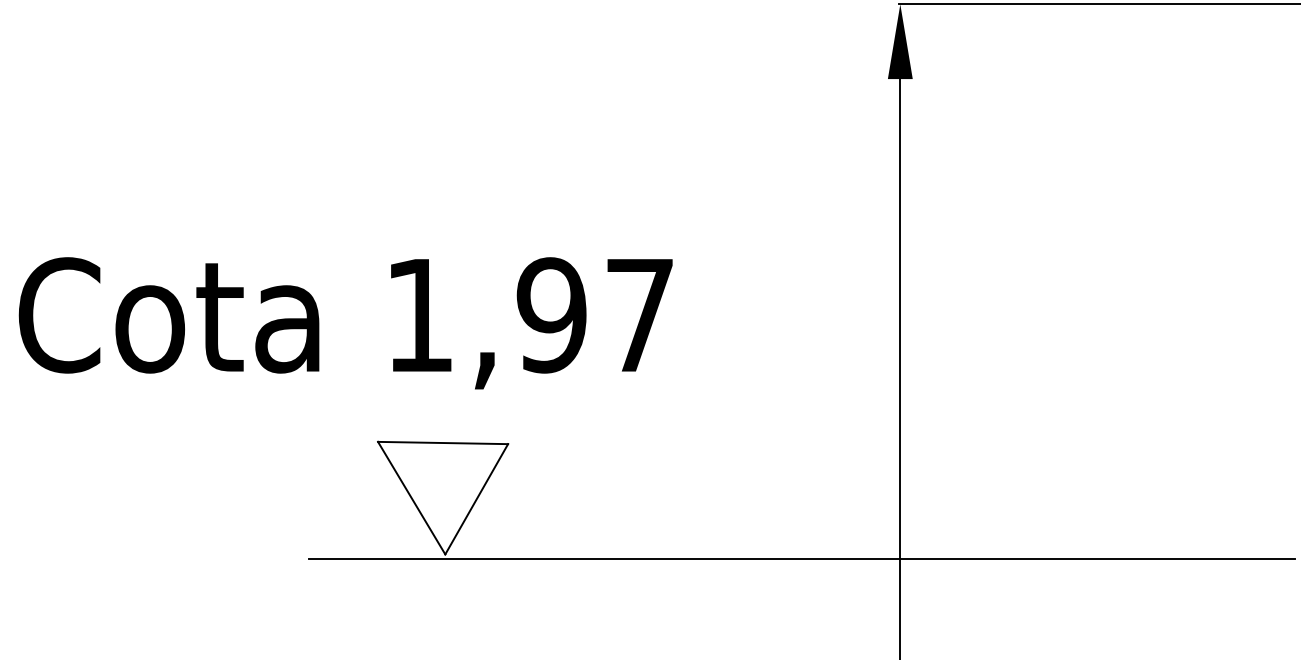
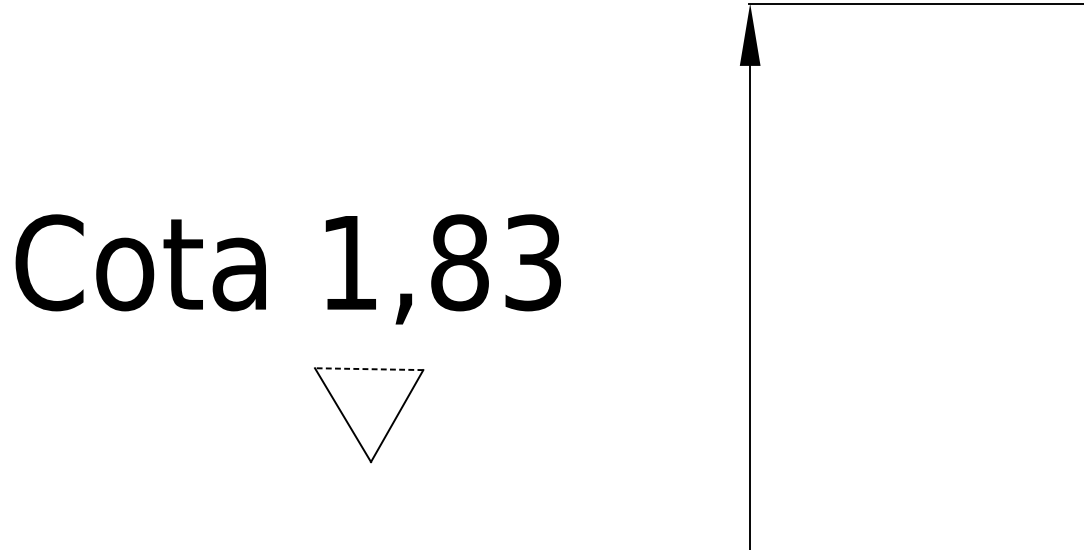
text: (594, 315) -> (495, 262), 1,97 -> 1,83
line: (442, 443) -> (368, 369), solid -> dashed
line: (801, 558) -> (667, 465), removed

